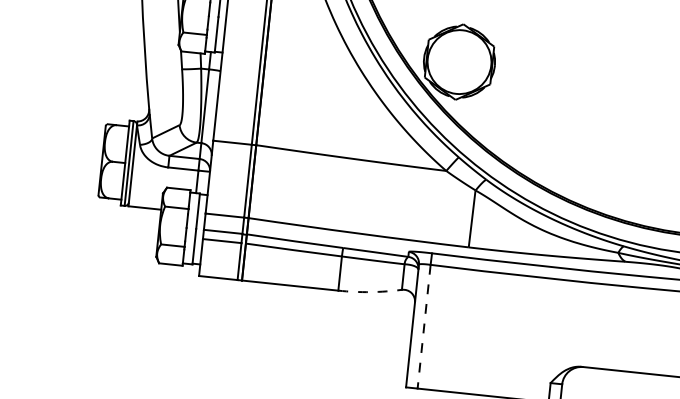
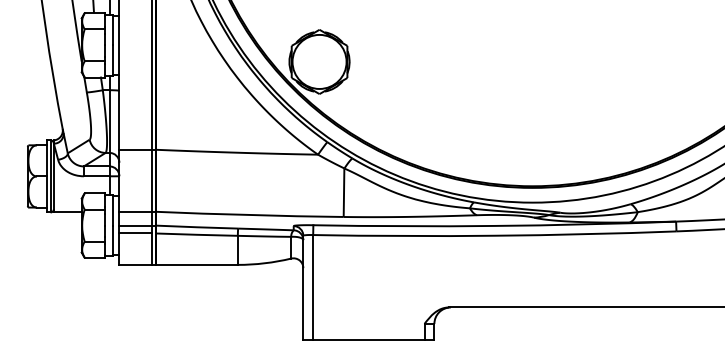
arc: (369, 292) -> (264, 263), dashed -> solid
line: (424, 326) -> (313, 287), dashed -> solid

